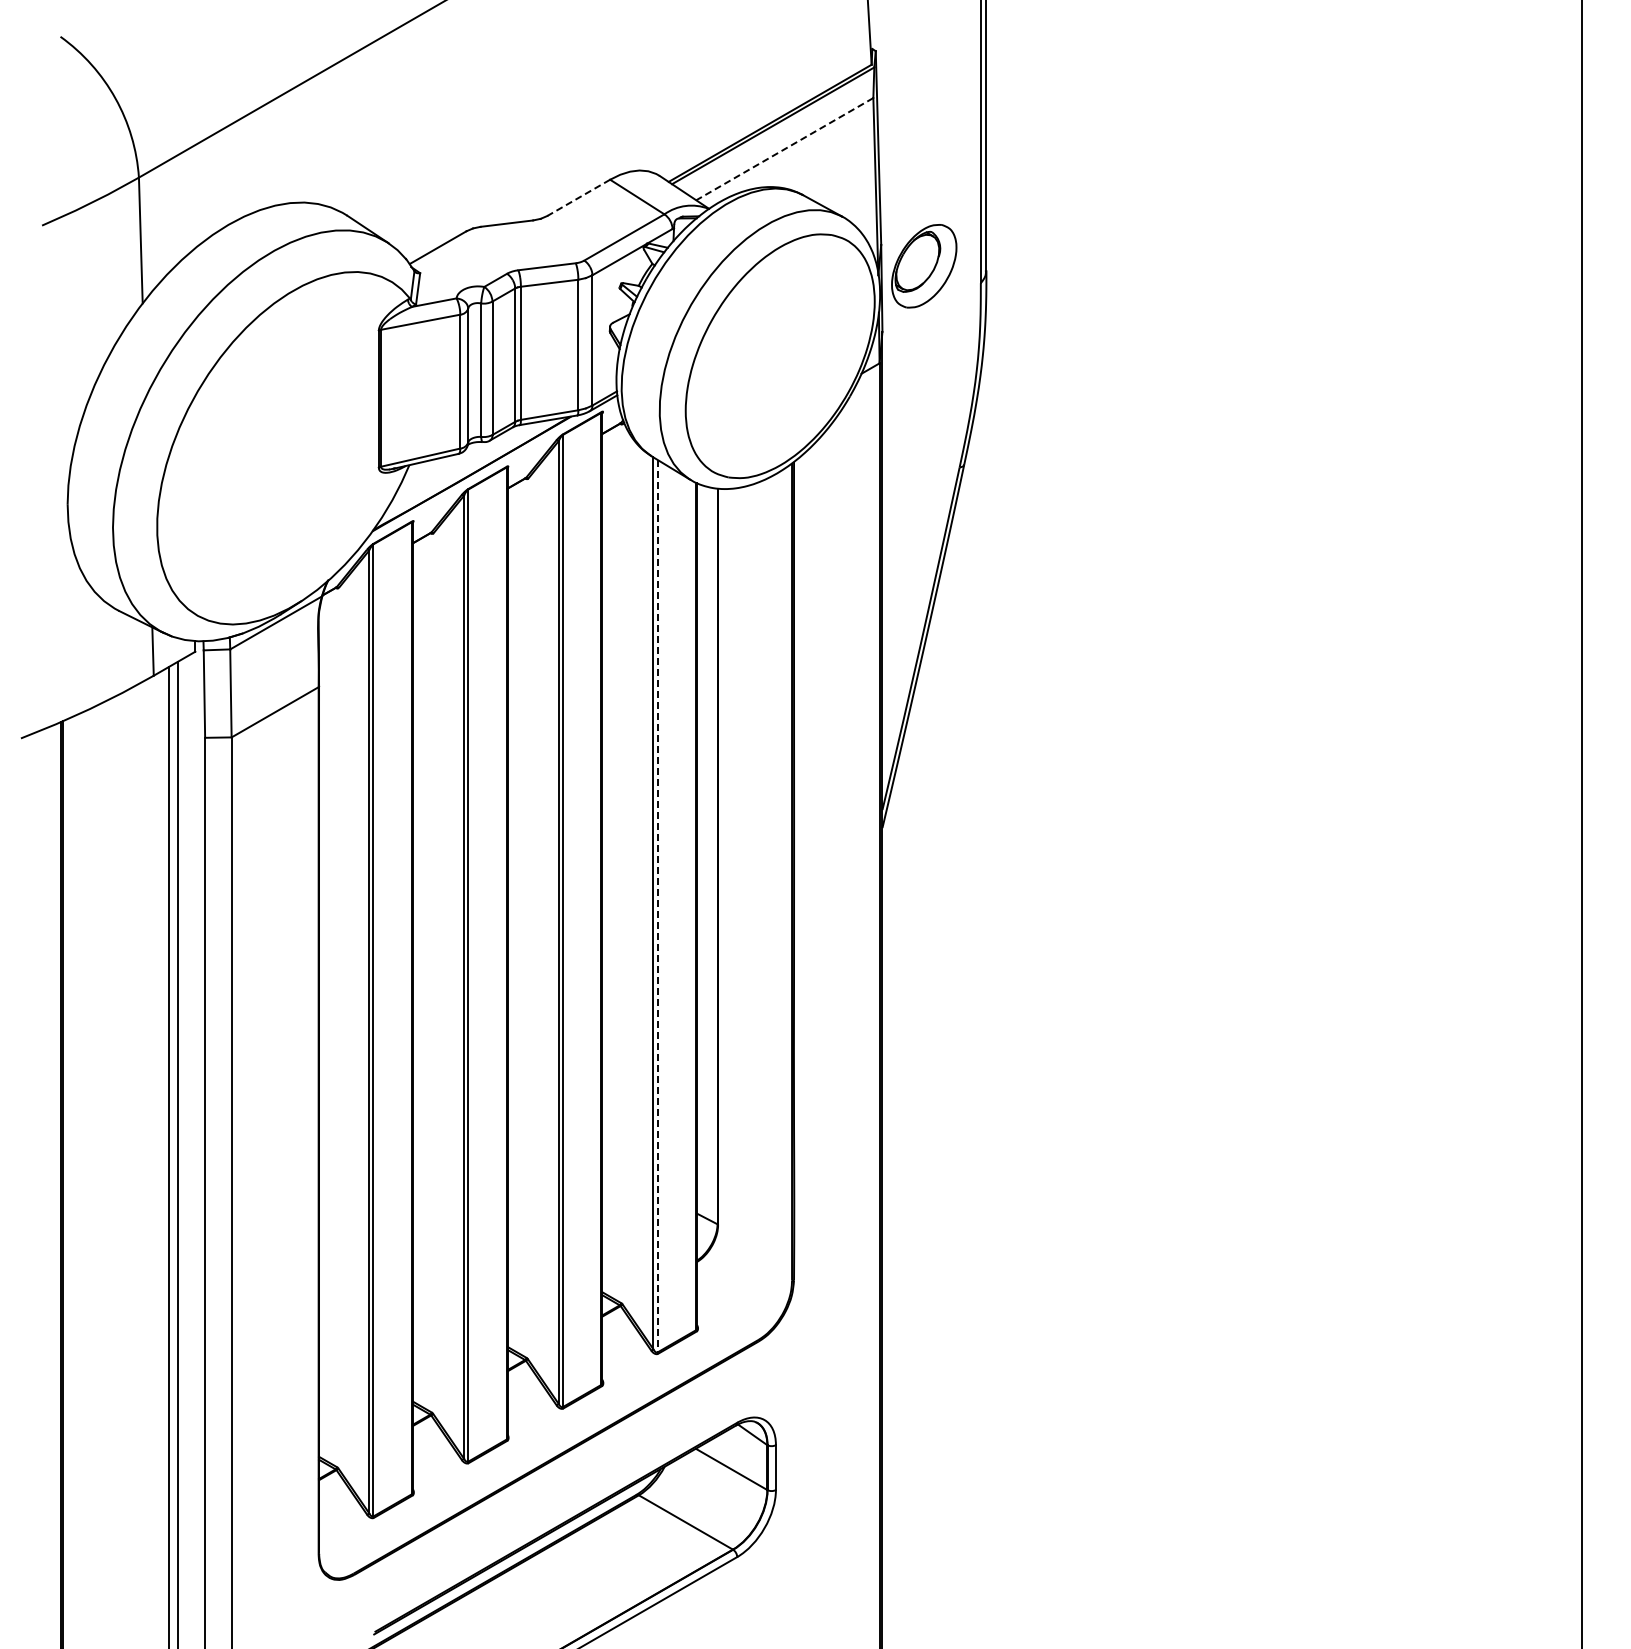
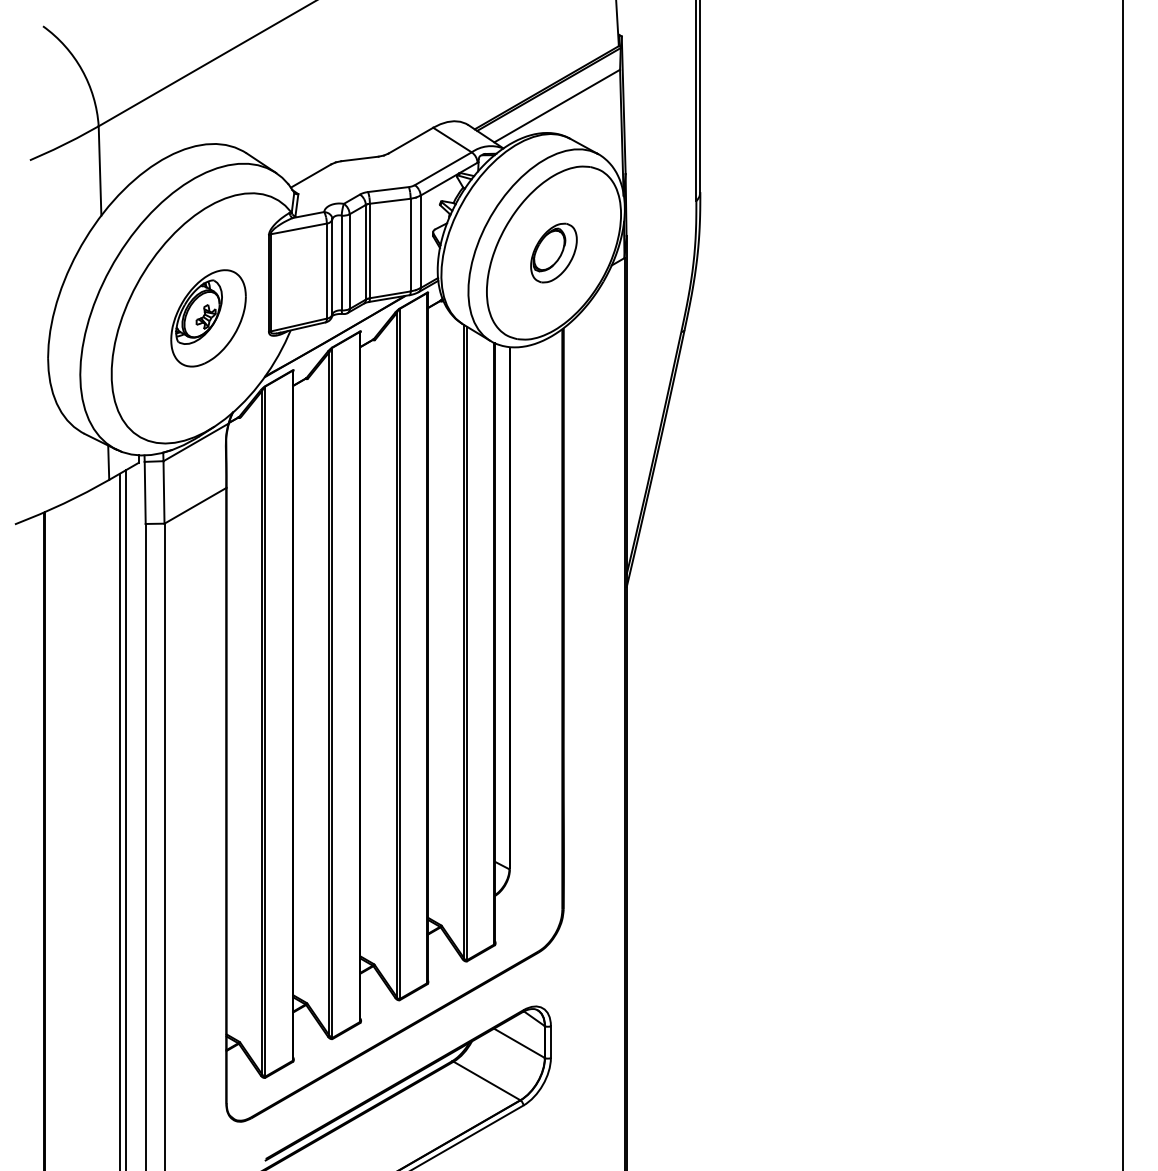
line: (784, 149) -> (556, 106), dashed -> solid
line: (578, 198) -> (410, 141), dashed -> solid
part: (924, 266) -> (554, 253), moved
part: (293, 447) -> (208, 317), added
line: (657, 906) -> (466, 643), dashed -> solid

